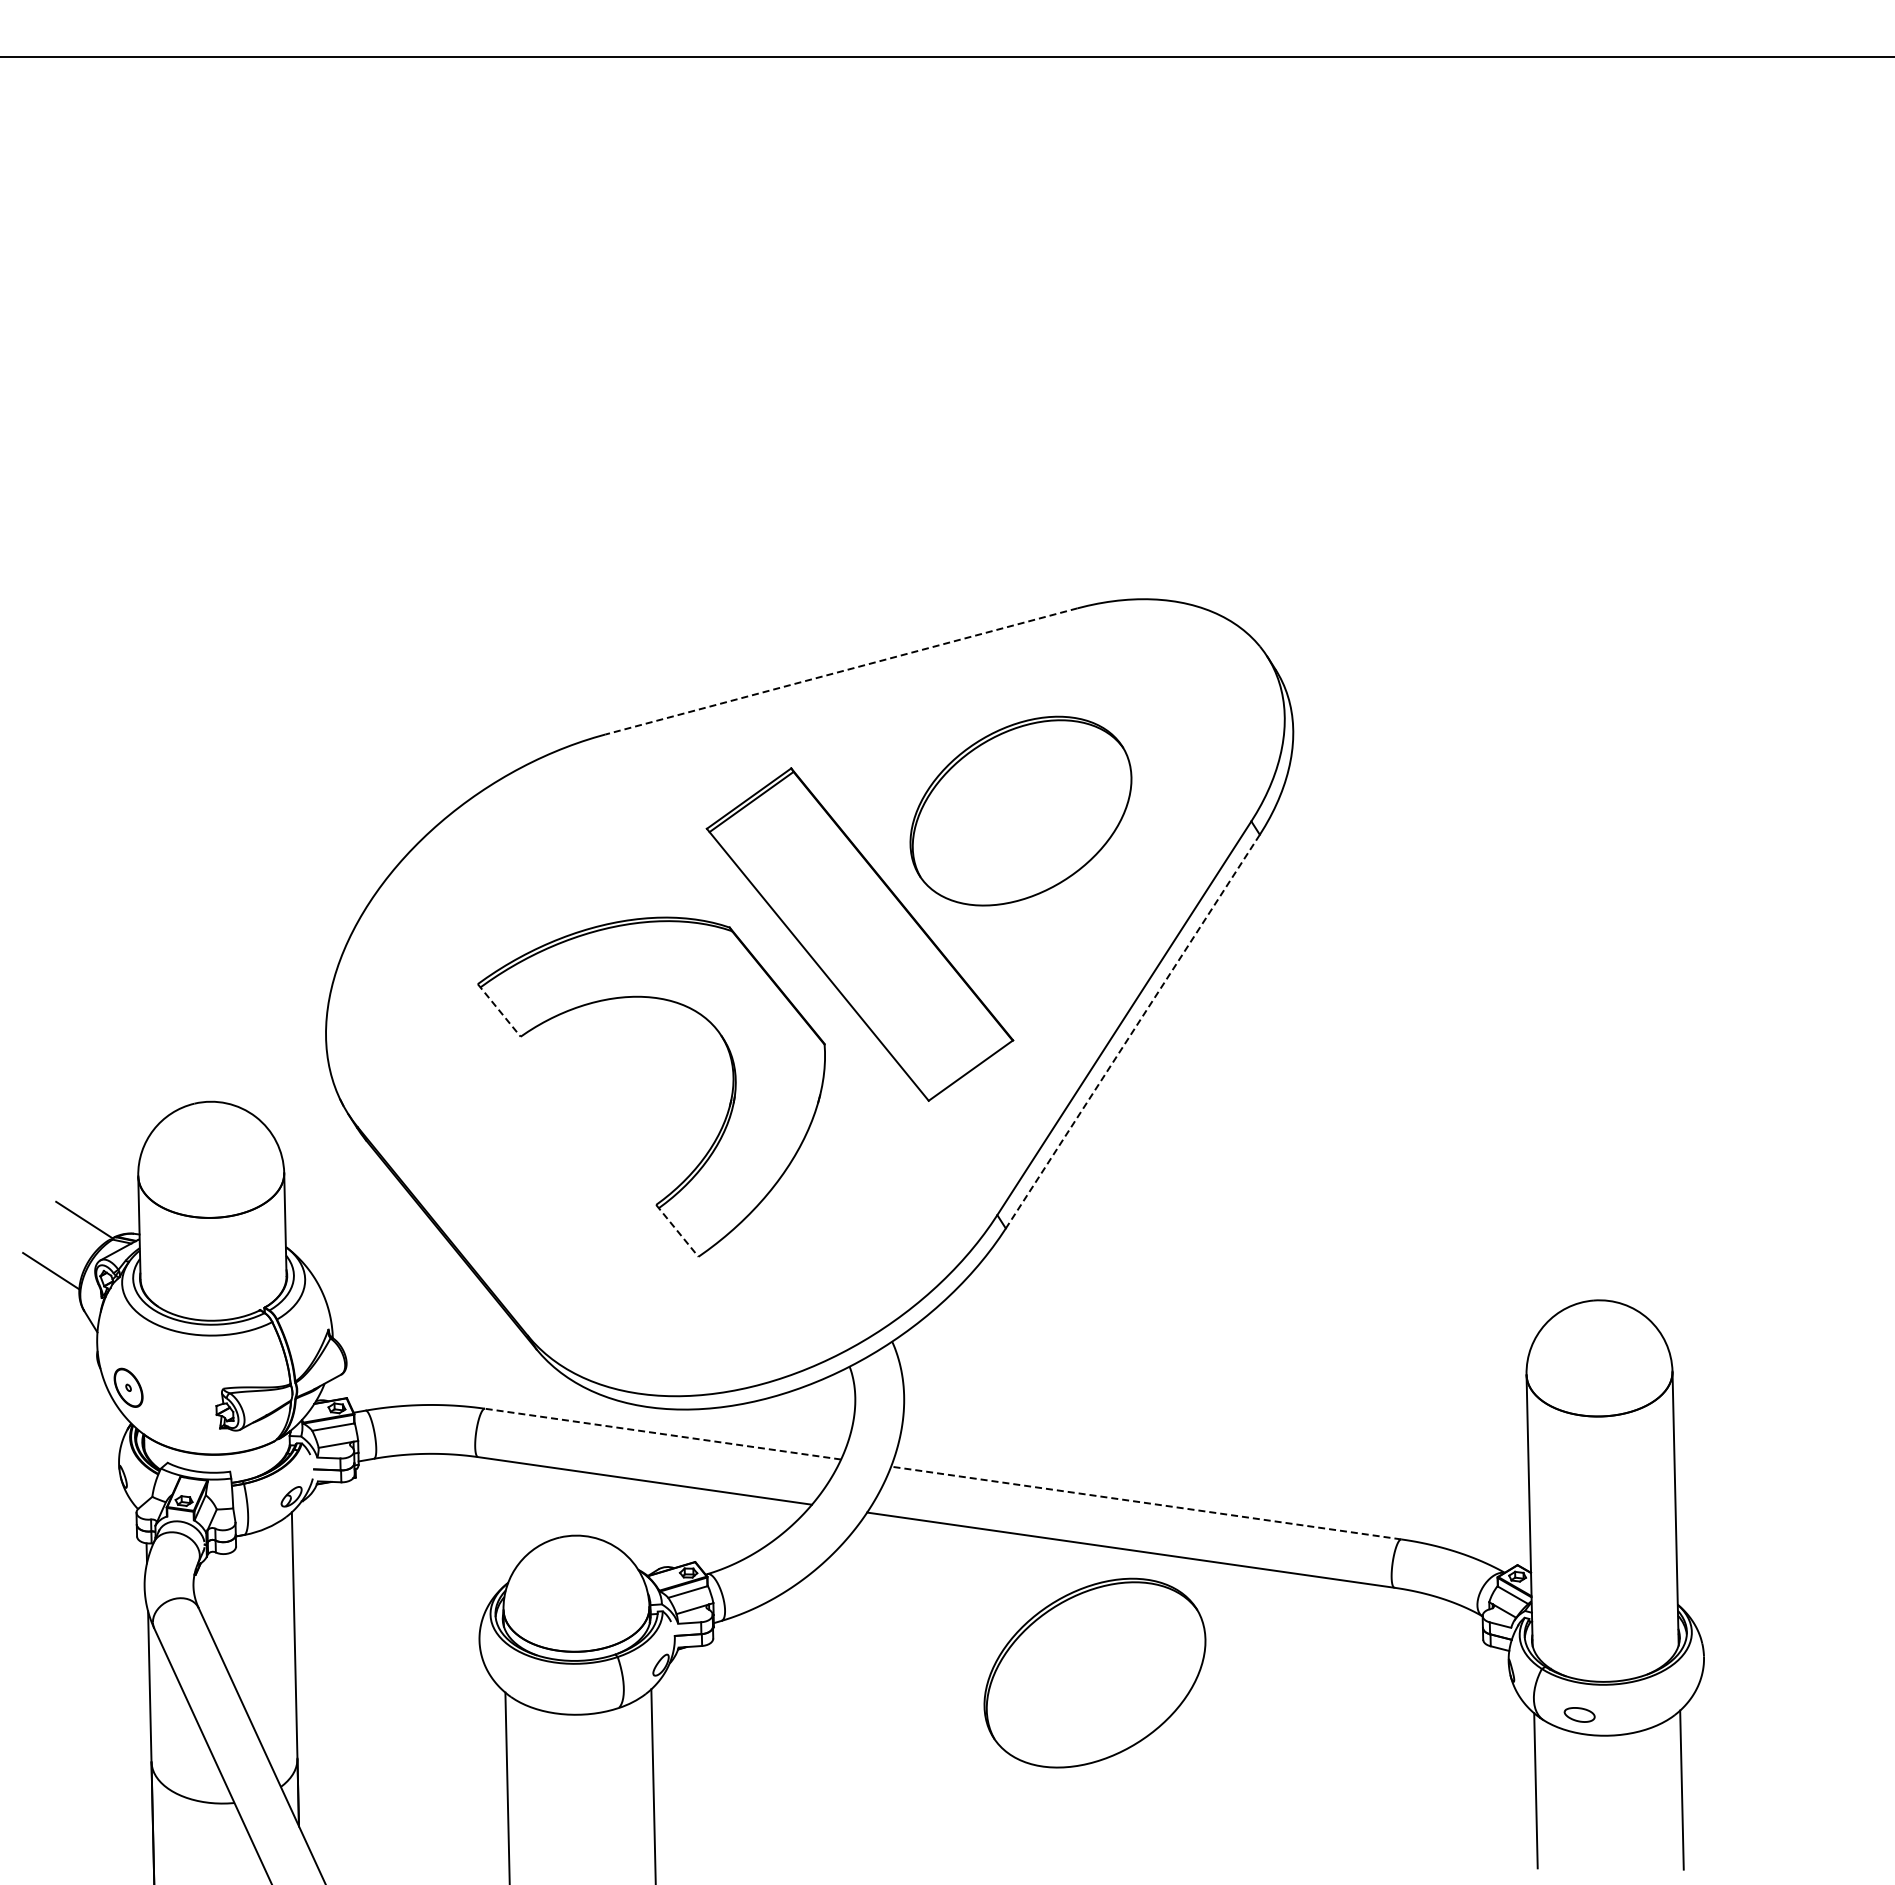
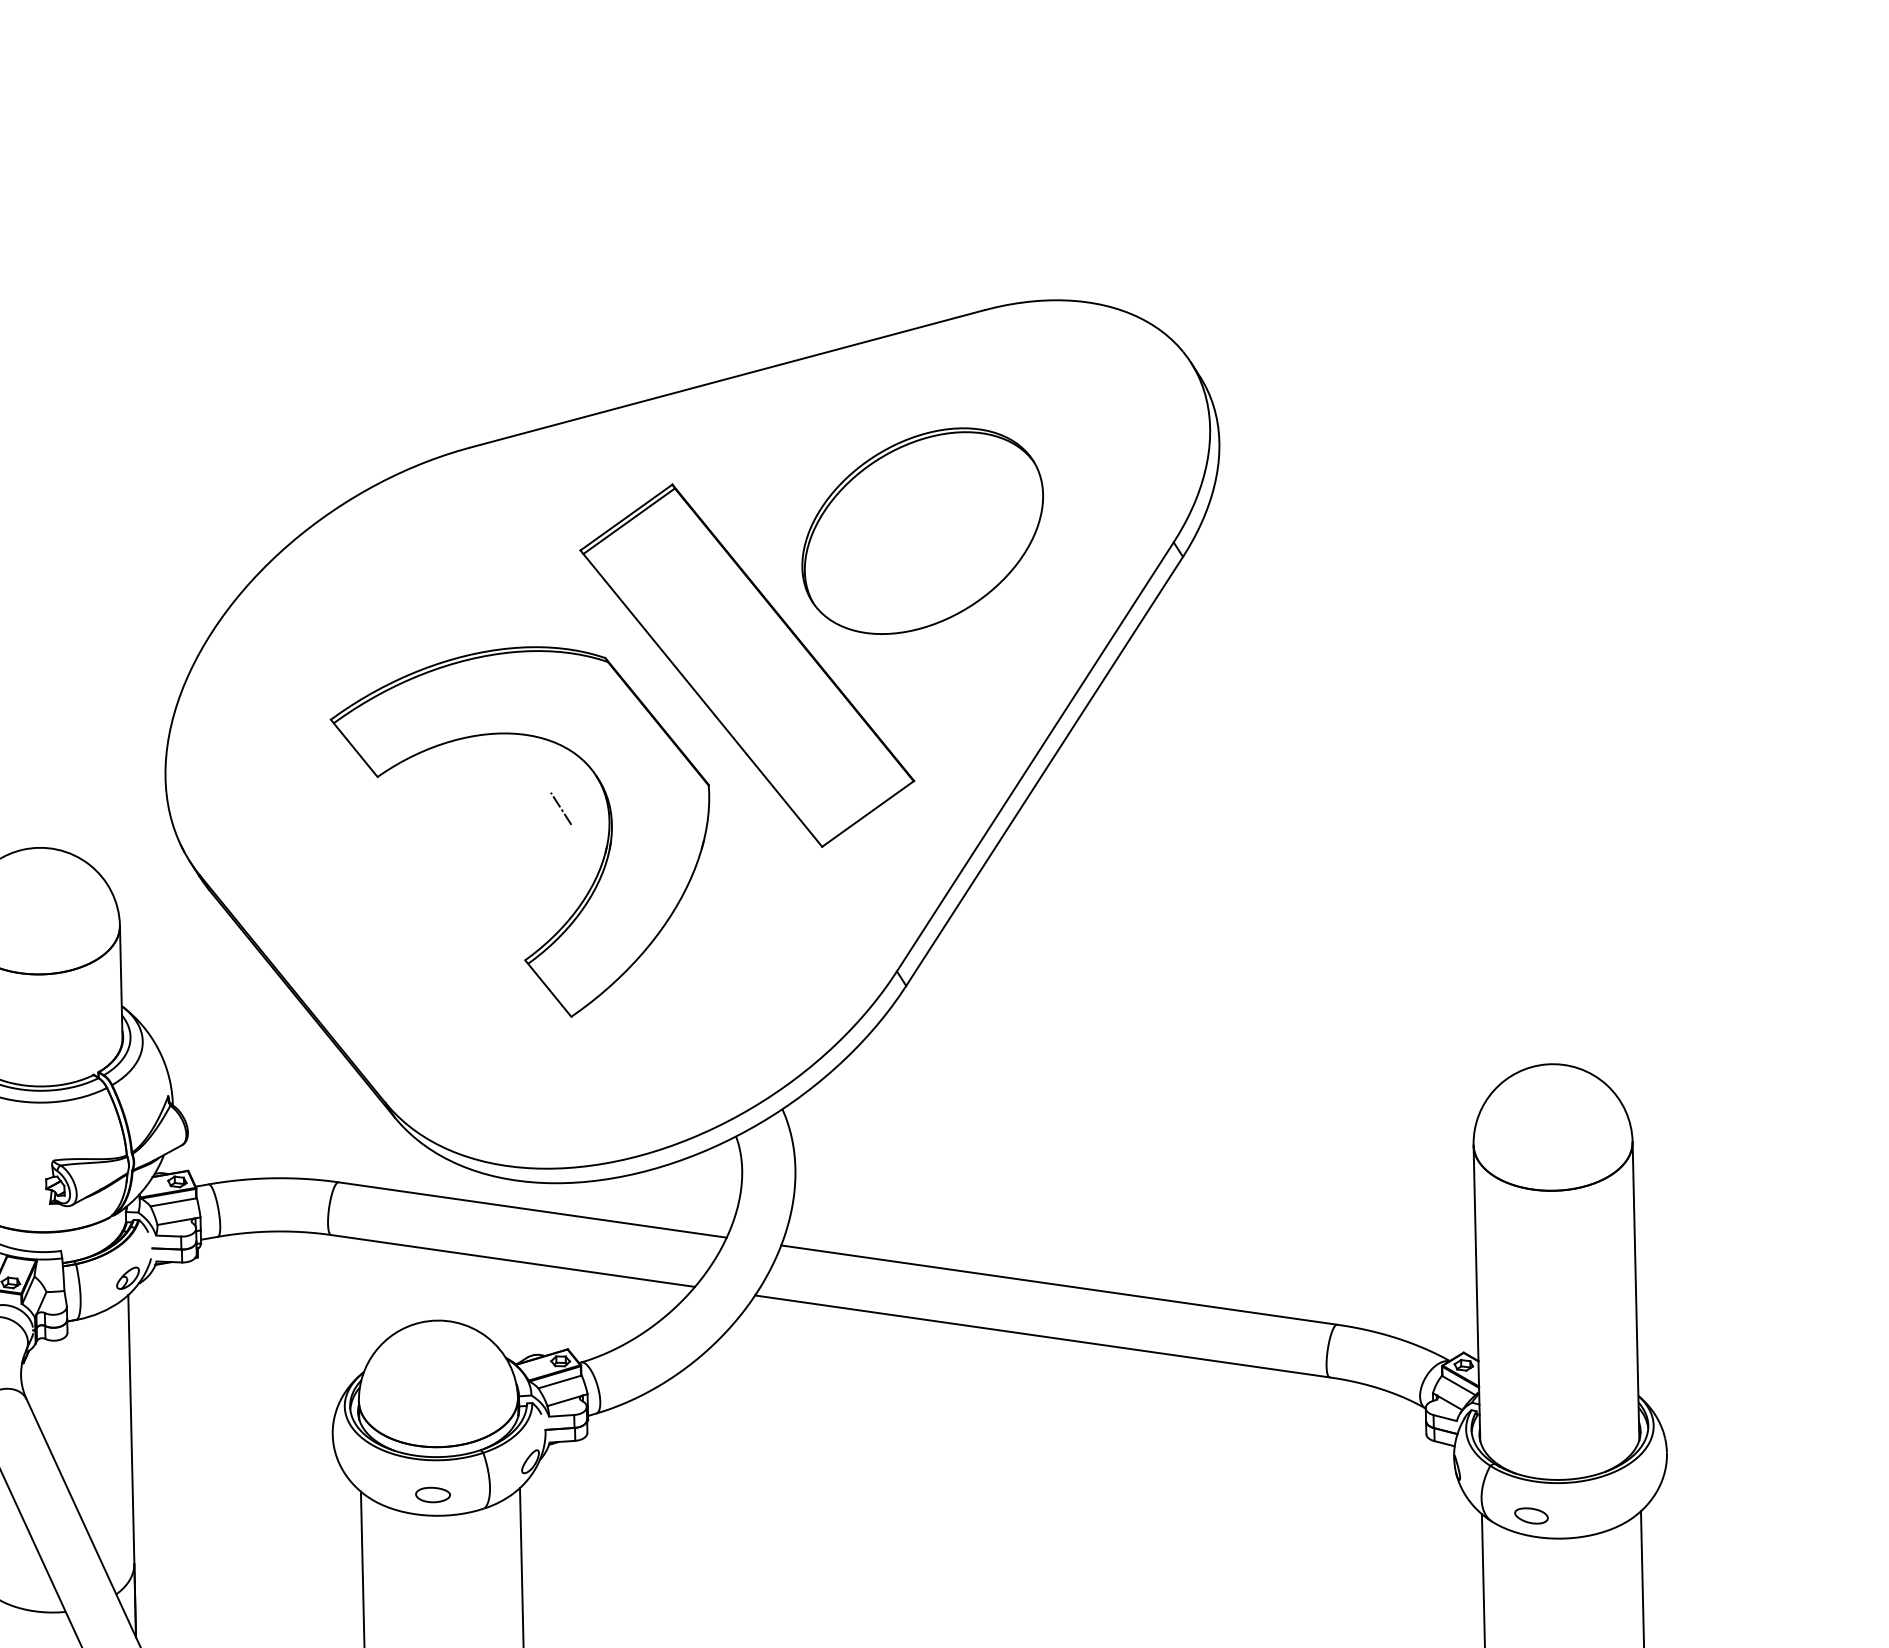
line: (840, 671) -> (726, 379), dashed -> solid
line: (499, 1010) -> (354, 748), dashed -> solid
line: (1132, 1032) -> (1044, 772), dashed -> solid
line: (688, 1065) -> (560, 808), added
line: (677, 1231) -> (548, 989), dashed -> solid
line: (663, 1434) -> (533, 1210), dashed -> solid
line: (1146, 1503) -> (1059, 1285), dashed -> solid
part: (1094, 1672) -> (1002, 1469), removed
part: (571, 1695) -> (432, 1494), added

